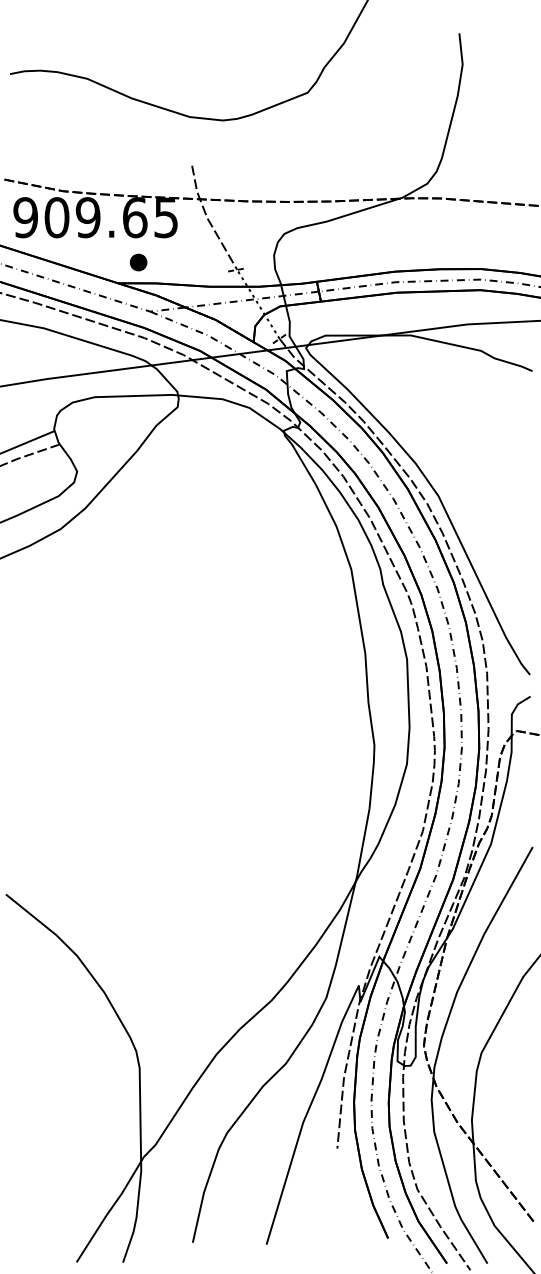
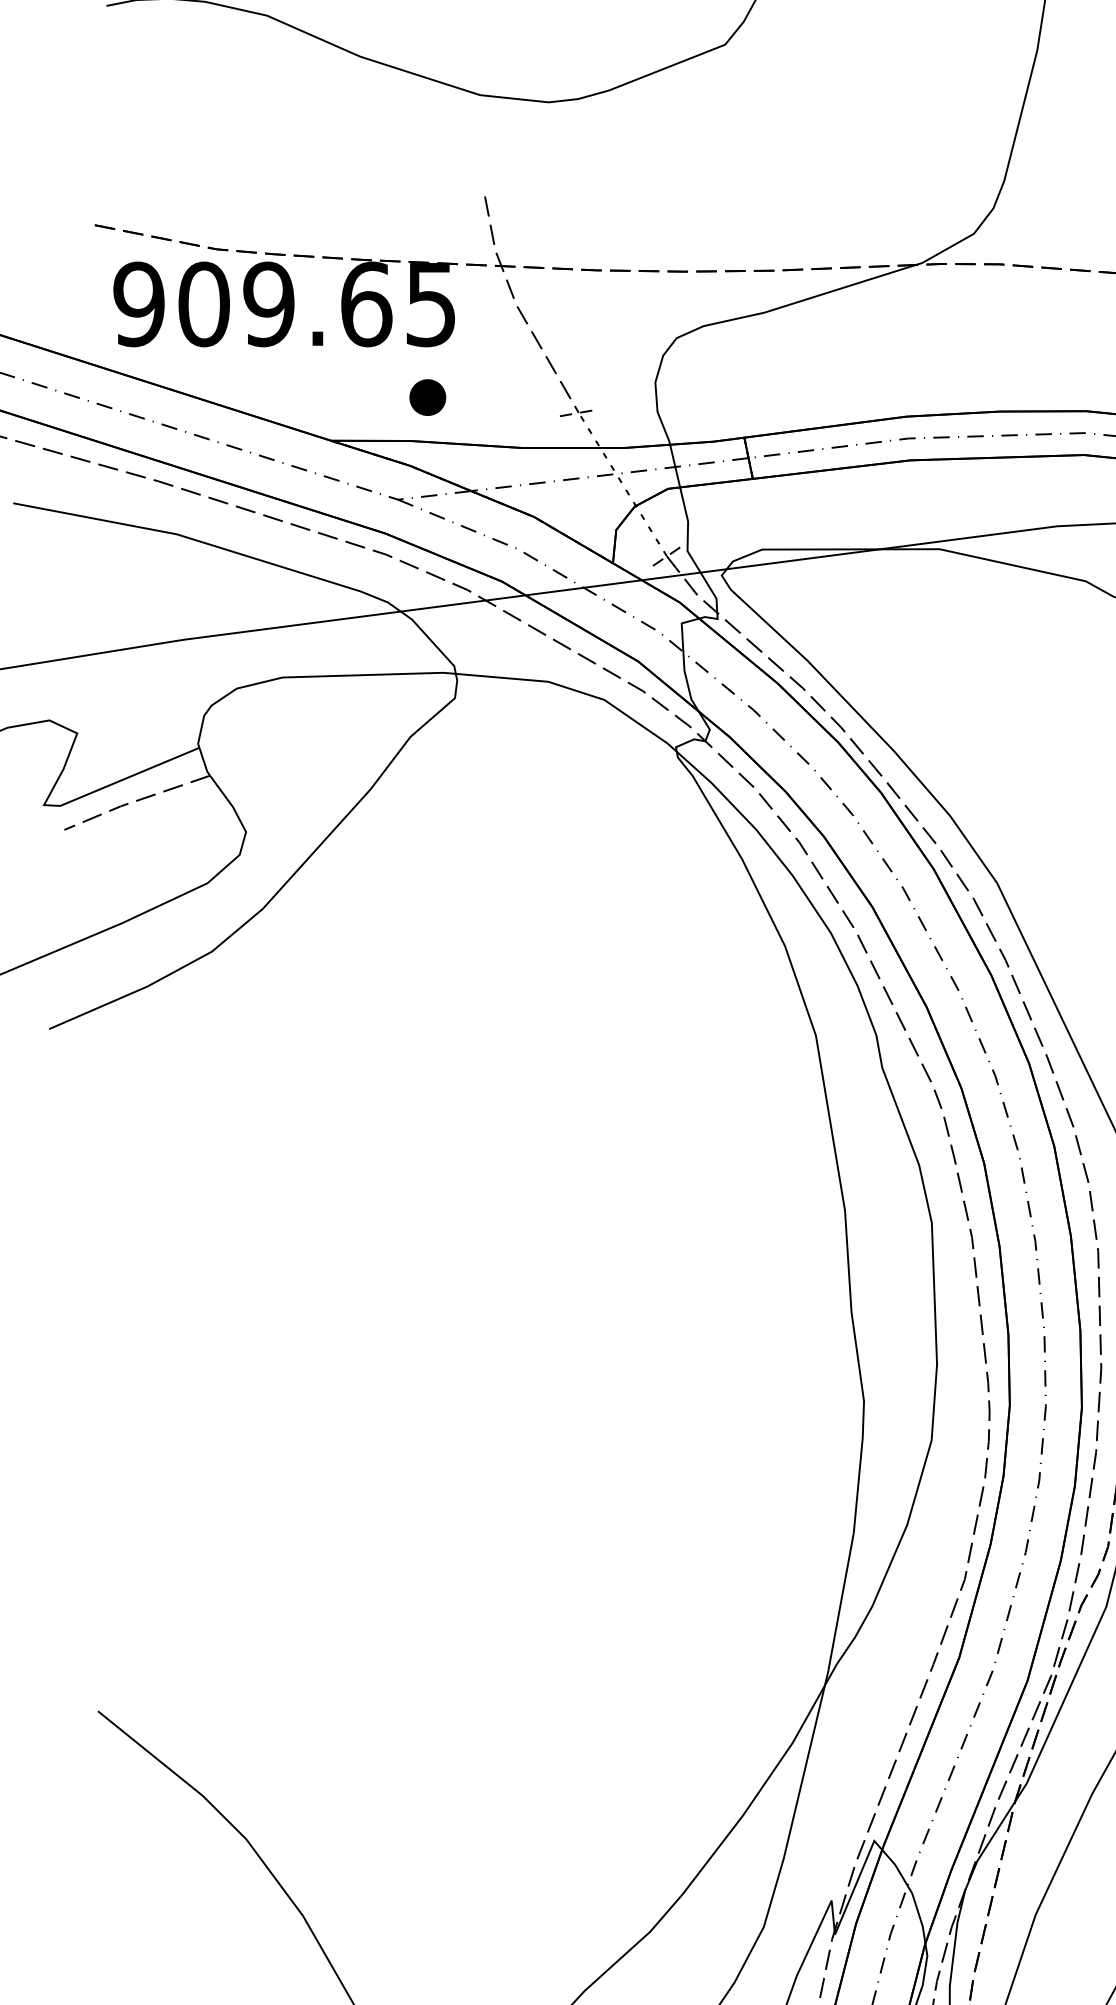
part: (138, 262) -> (427, 397), moved

